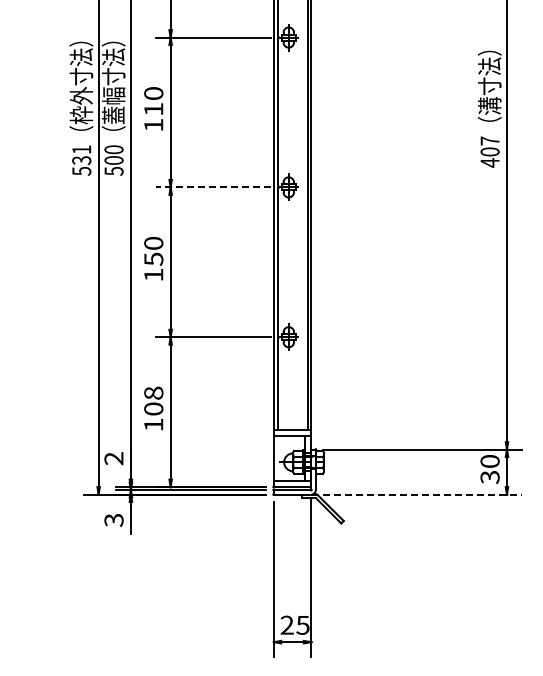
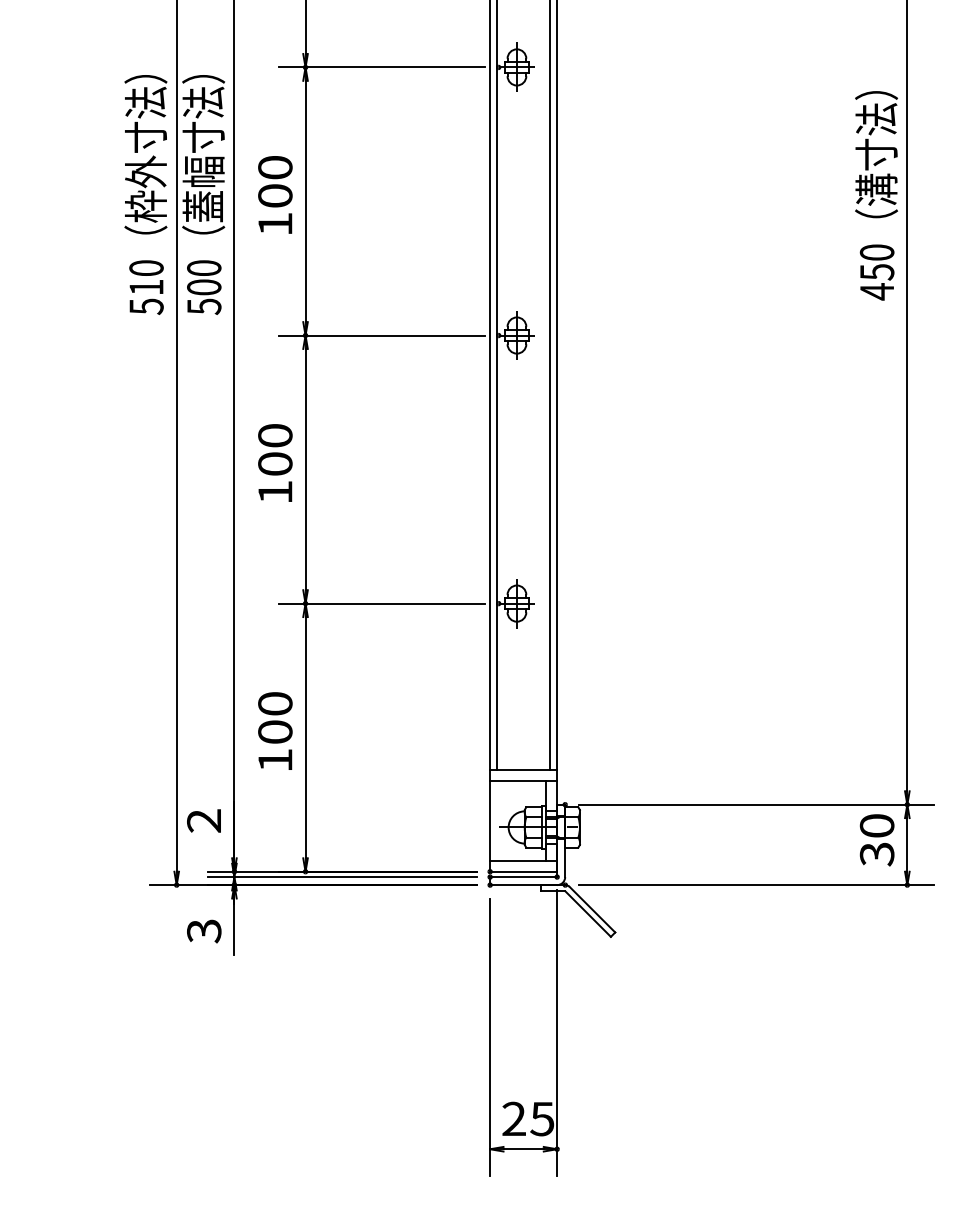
text: (153, 108) -> (274, 194), 110 -> 100
text: (489, 146) -> (876, 262), 407 -> 450
text: (81, 154) -> (146, 276), 531 -> 510
line: (213, 187) -> (382, 335), dashed -> solid
text: (153, 258) -> (274, 462), 150 -> 100
text: (153, 392) -> (274, 702), 108 -> 100
line: (423, 494) -> (757, 885), dashed -> solid

